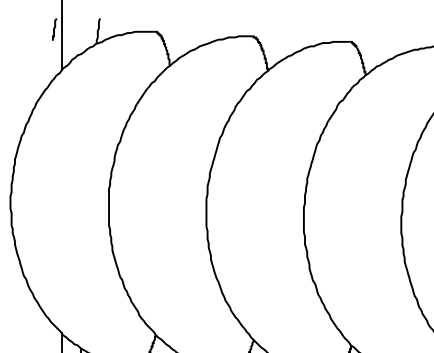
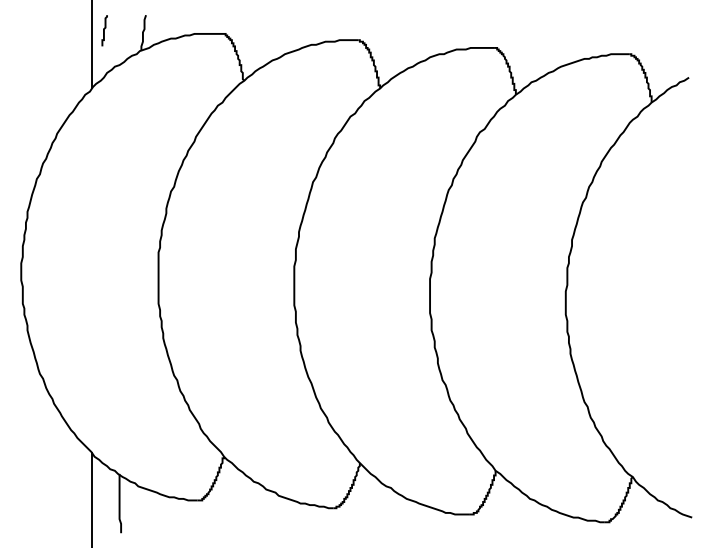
line: (54, 29) -> (104, 30), moved

